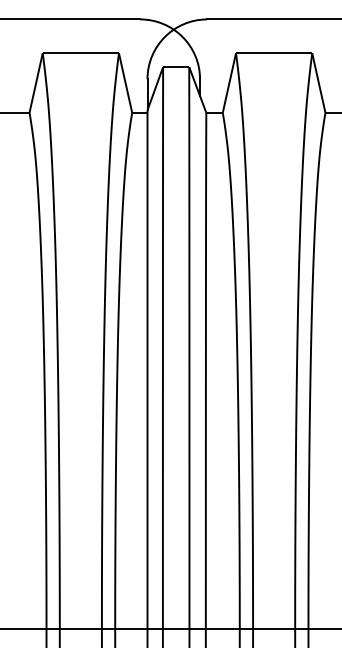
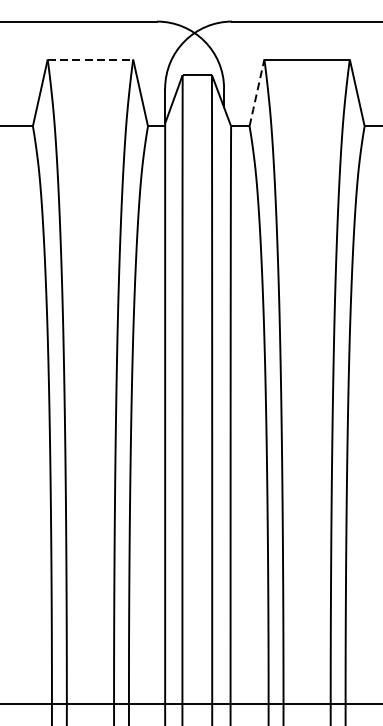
line: (80, 53) -> (90, 59), solid -> dashed
line: (229, 82) -> (257, 92), solid -> dashed

